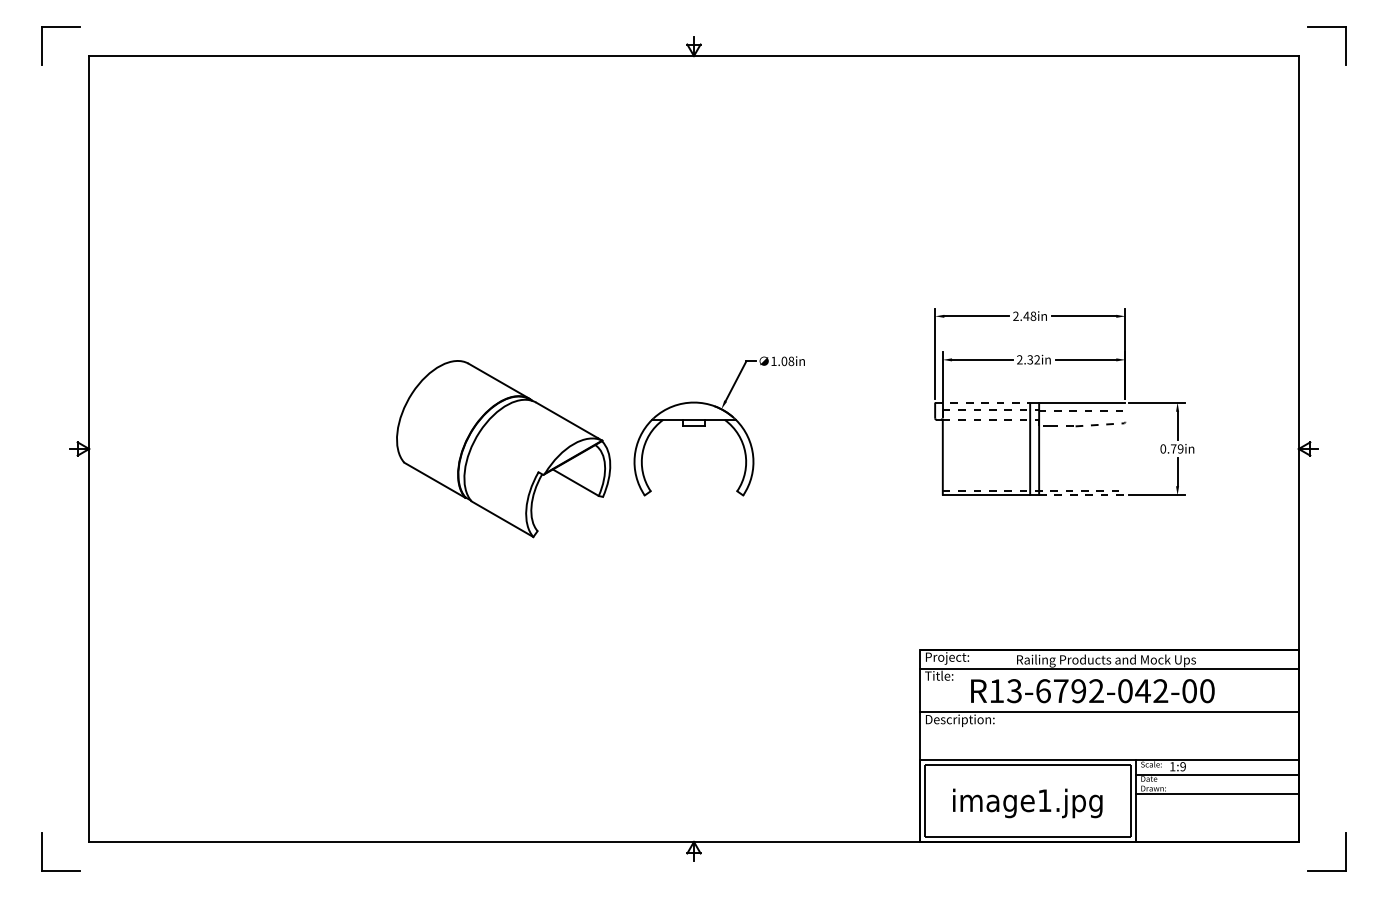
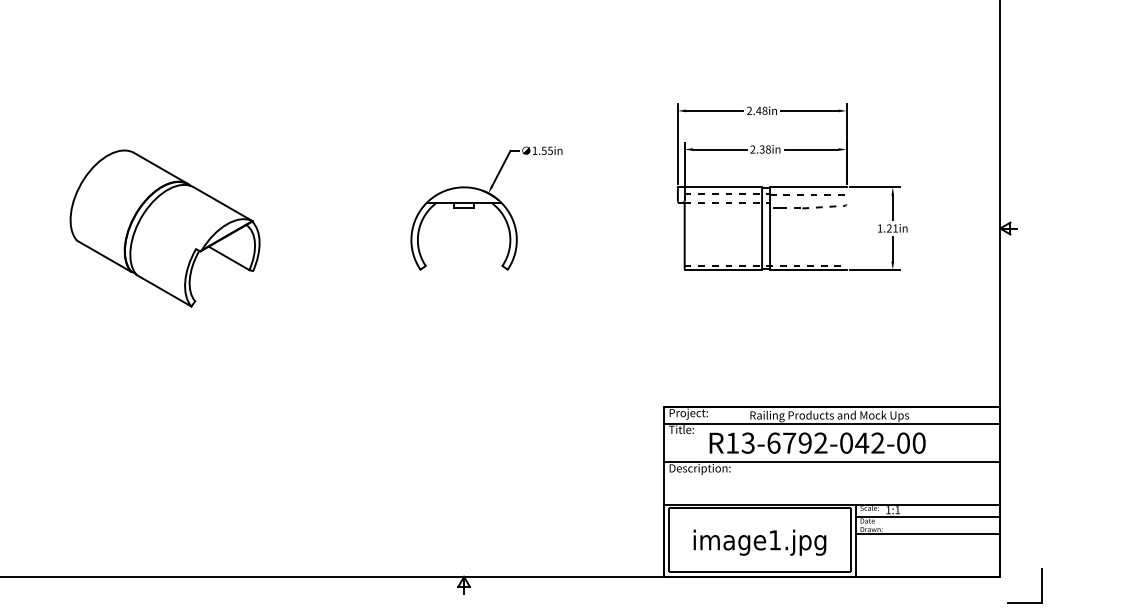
text: (1037, 359) -> (768, 149), 2.32in -> 2.38in
text: (787, 360) -> (547, 150), 1.08in -> 1.55in
line: (982, 402) -> (719, 187), dashed -> solid
text: (1171, 448) -> (887, 228), 0.79in -> 1.21in
part: (503, 449) -> (164, 228), moved
line: (1082, 495) -> (808, 269), dashed -> solid
text: (1182, 766) -> (897, 509), 1:9 -> 1:1

